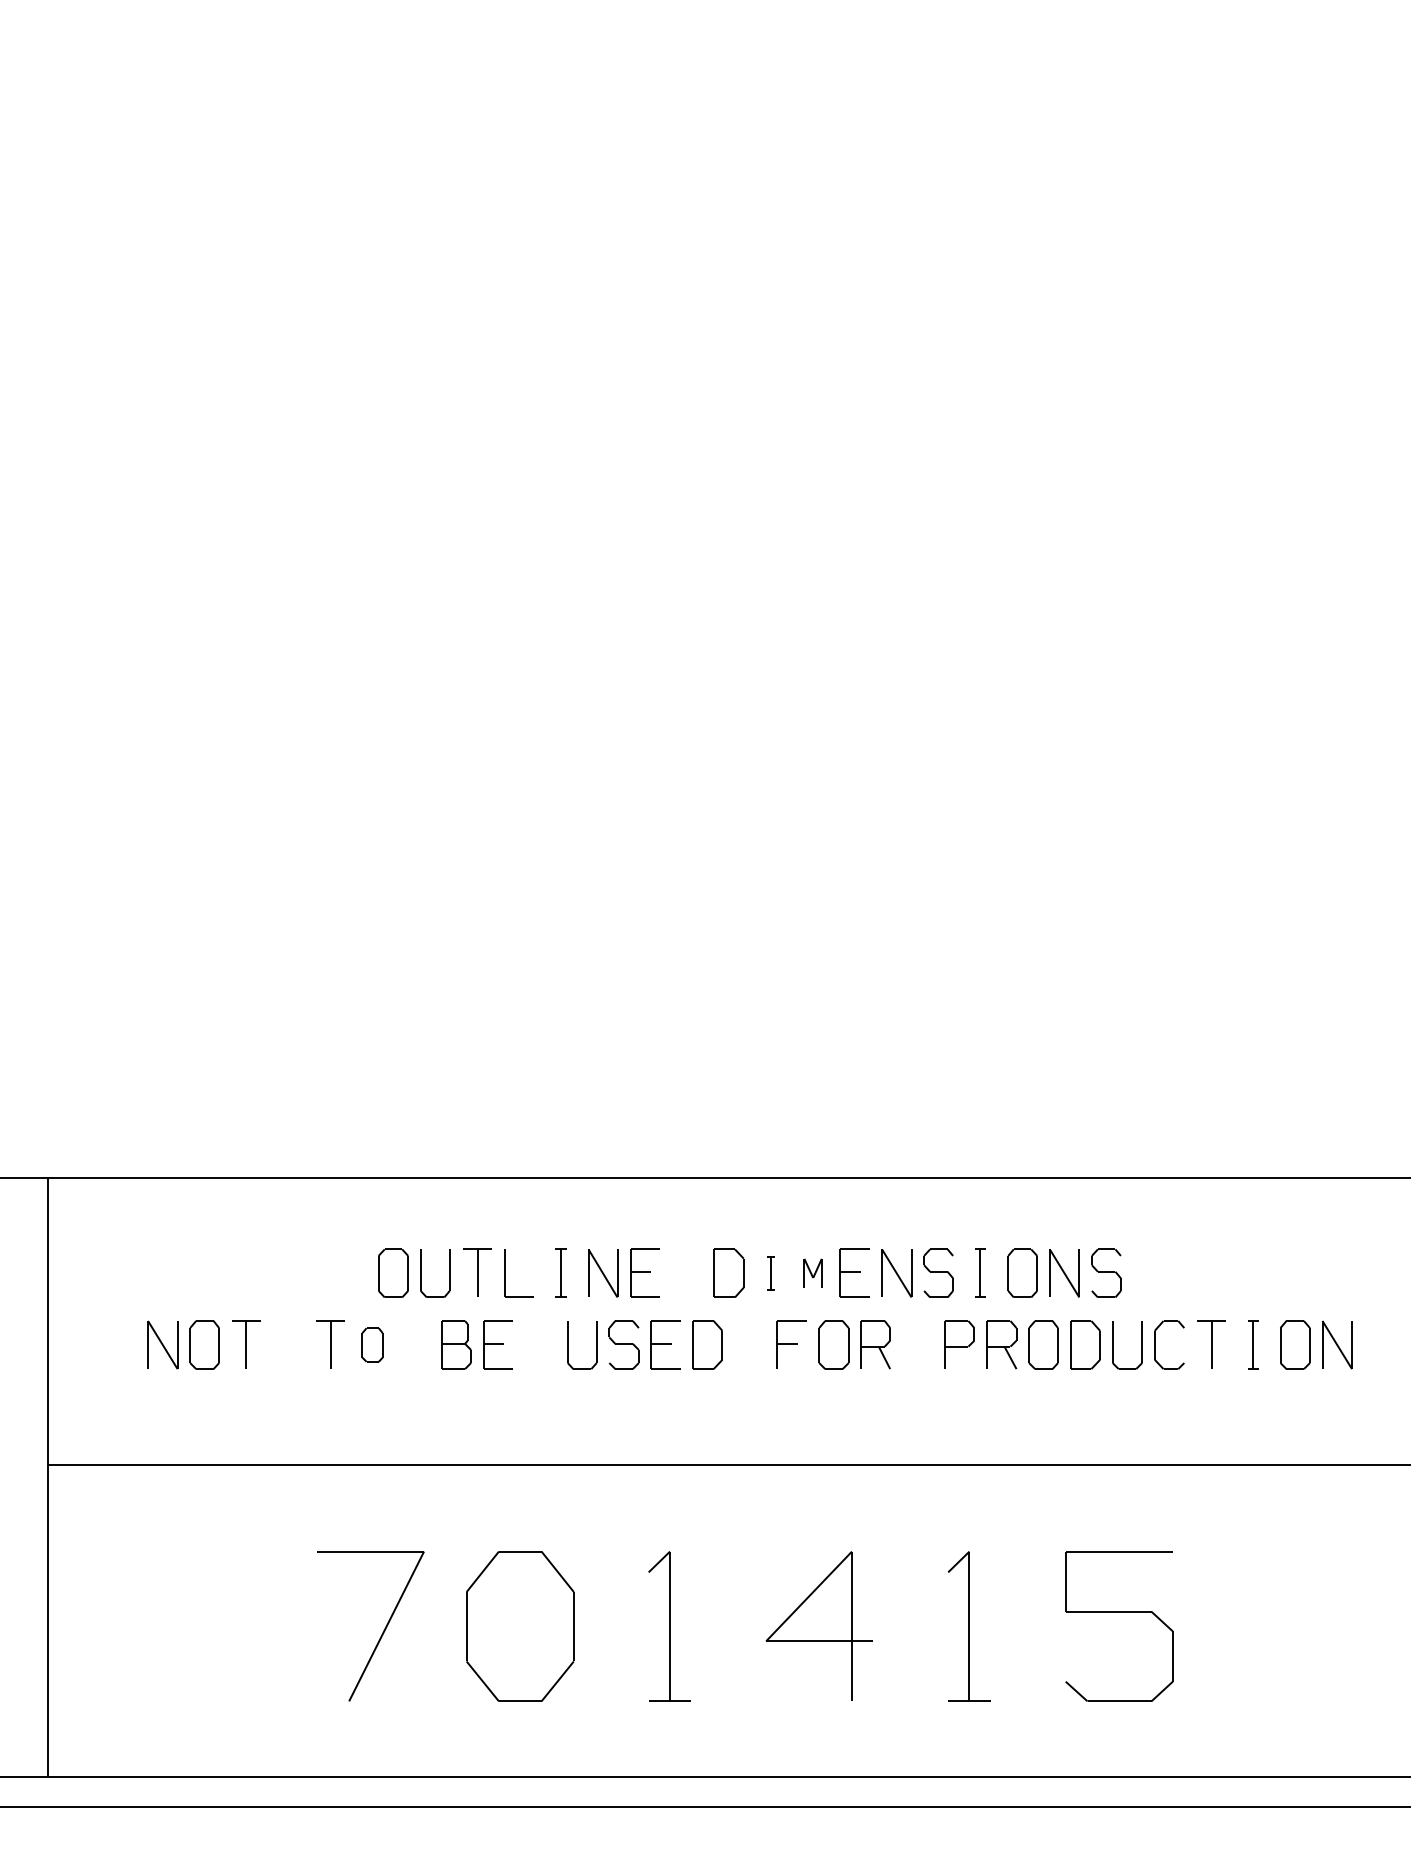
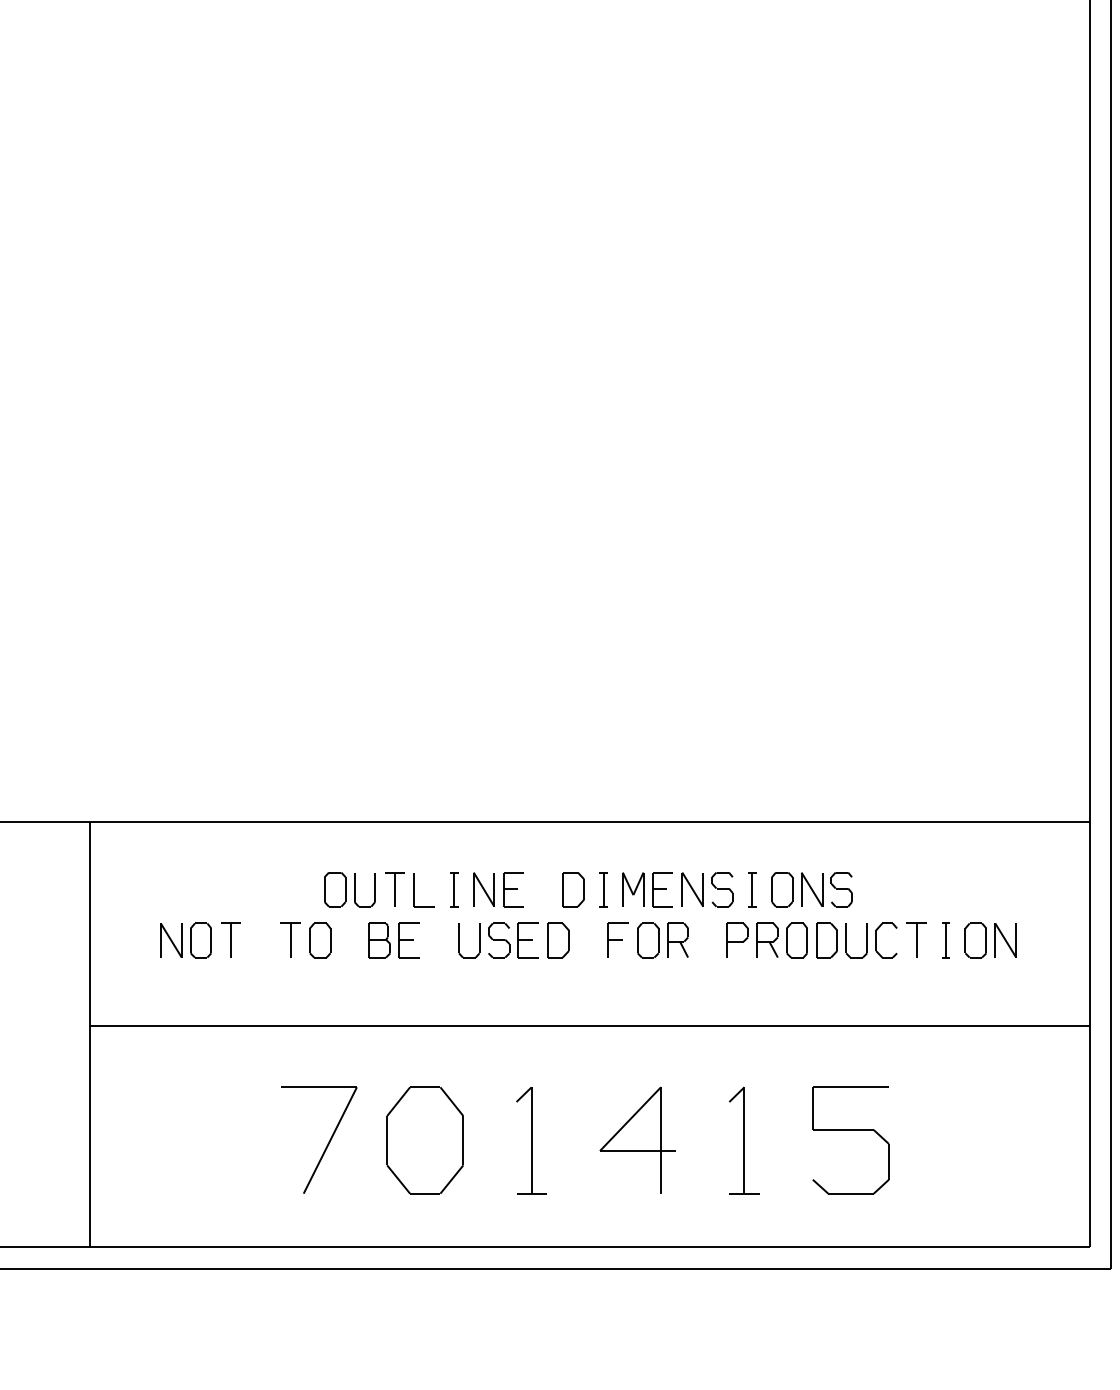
part: (771, 1273) -> (603, 889), size x1.43
part: (813, 1273) -> (633, 889), size x1.67
part: (372, 1345) -> (320, 940), size x1.43

